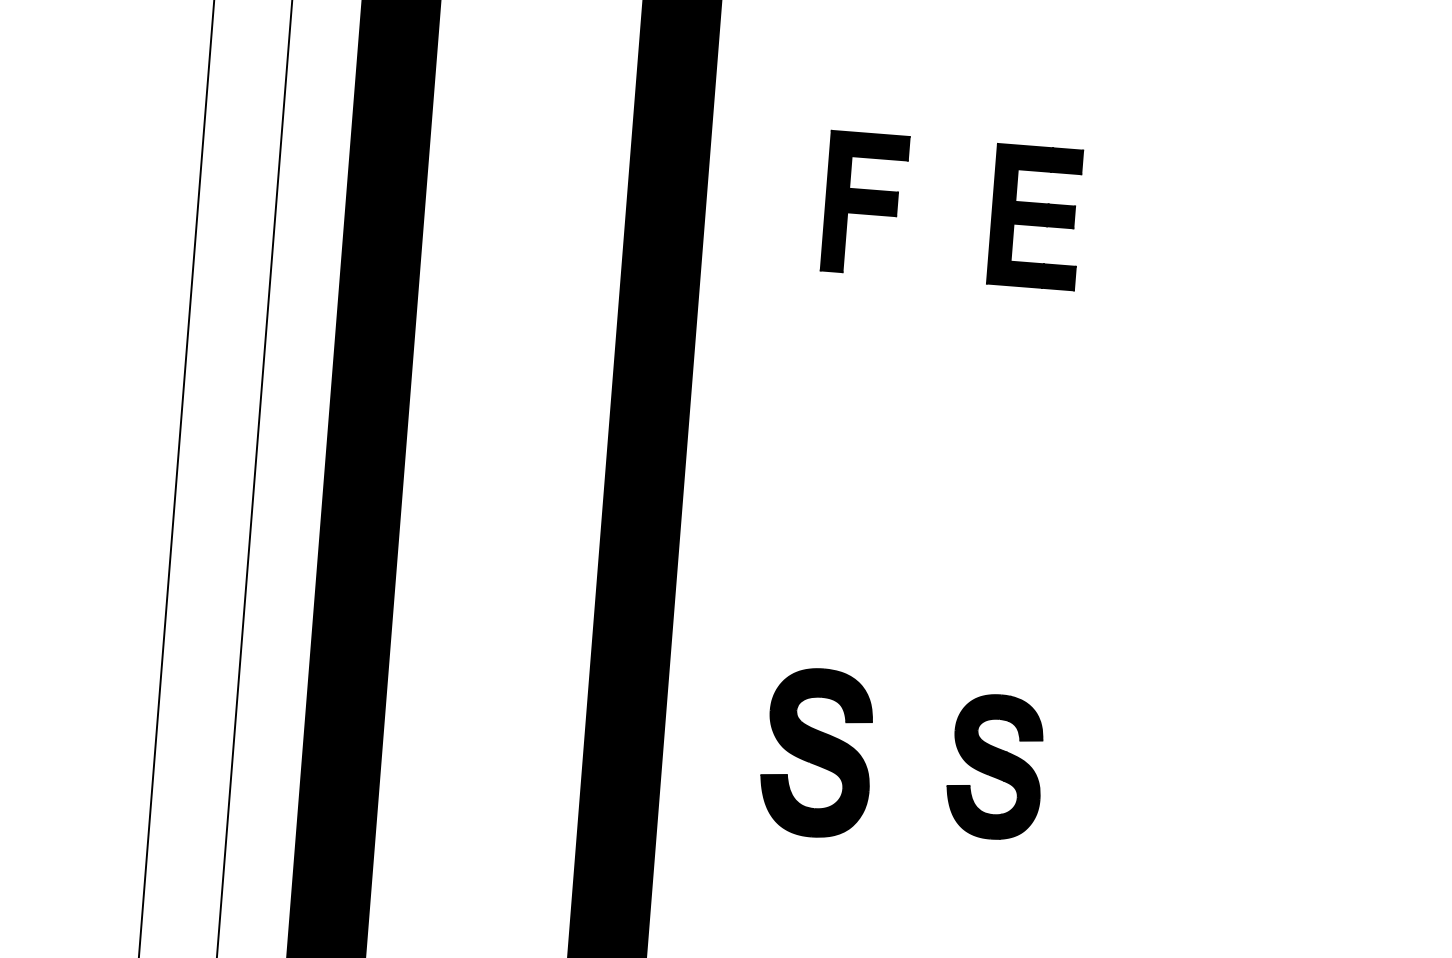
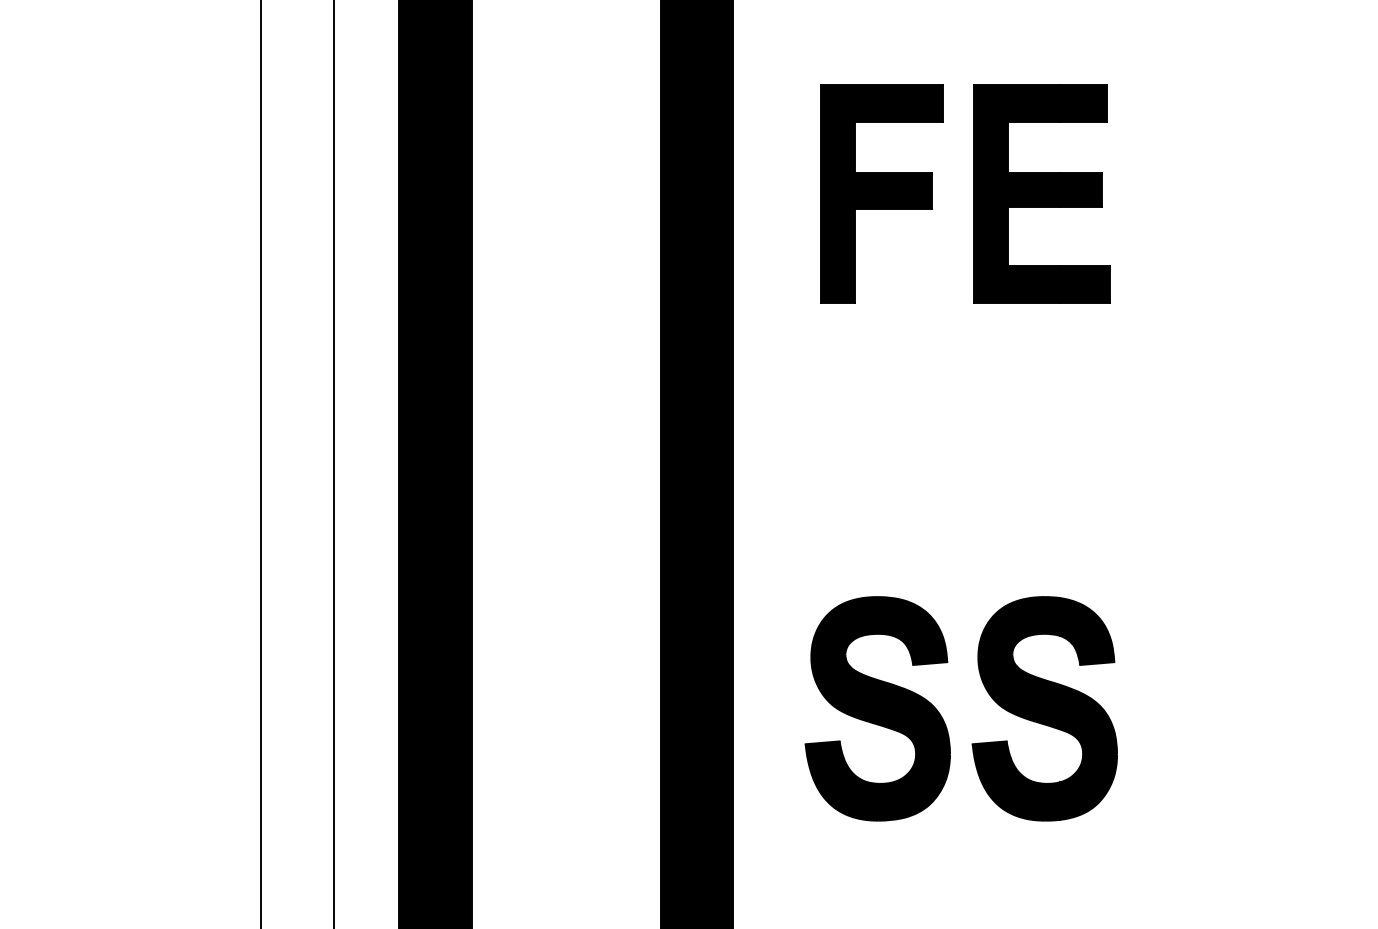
part: (864, 203) -> (881, 193), size x1.67
part: (1035, 216) -> (1041, 193), size x1.67
part: (817, 752) -> (877, 708), size x1.43
part: (995, 766) -> (1044, 708), size x1.67

